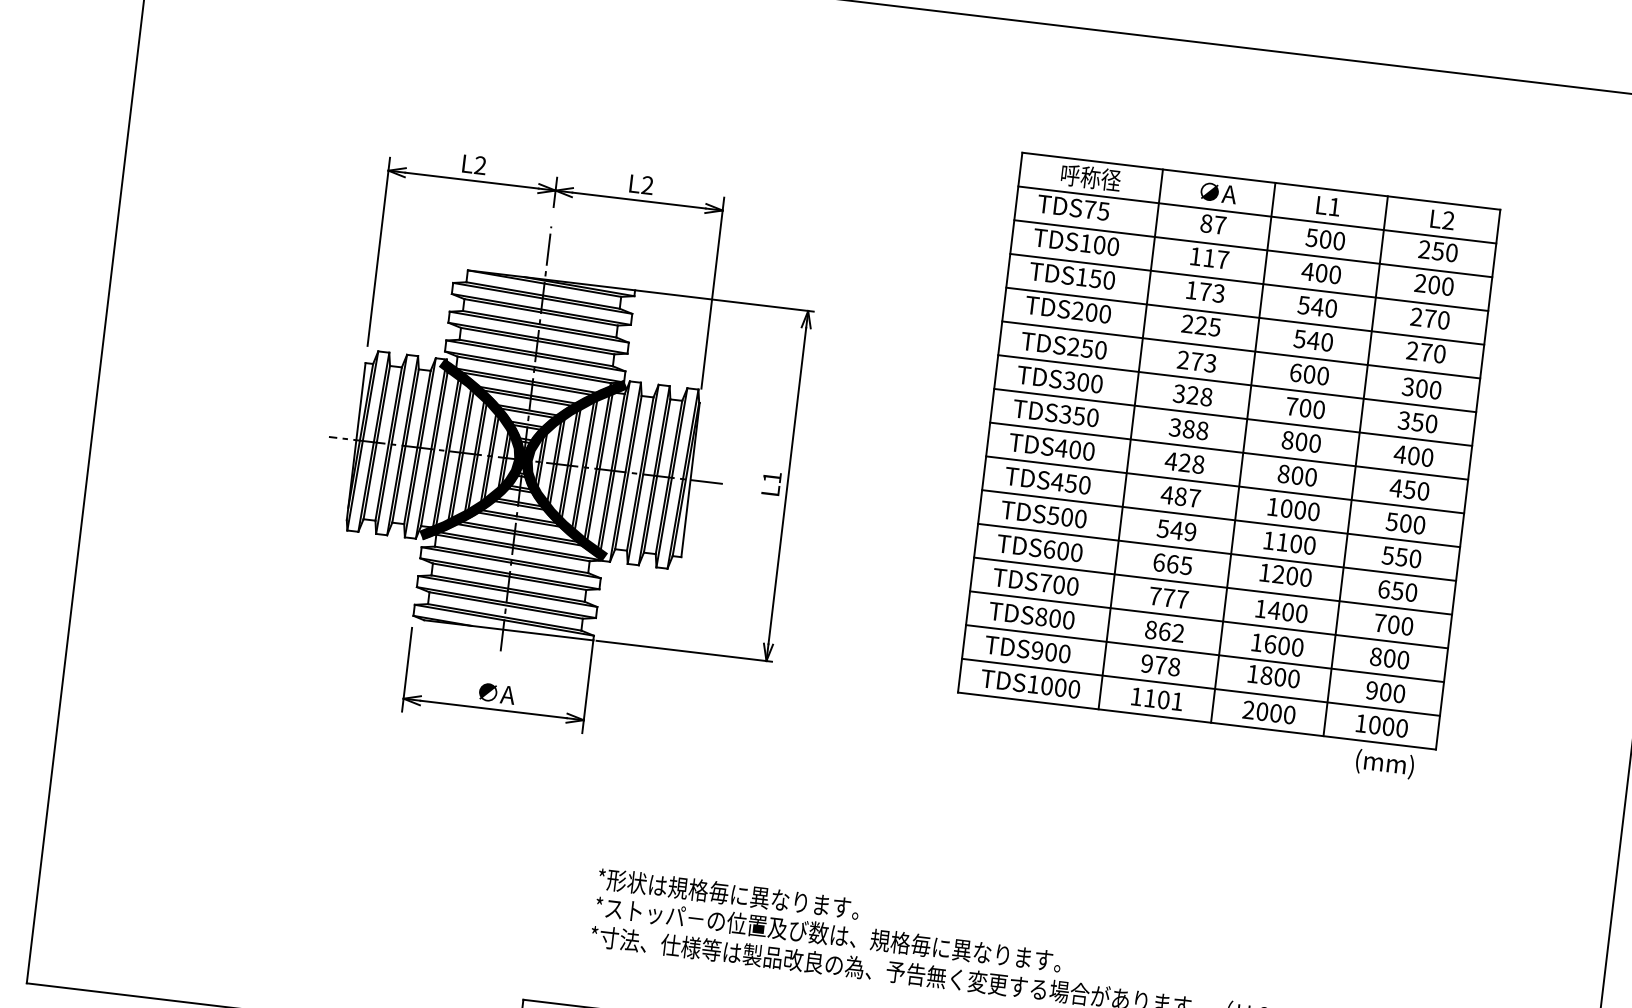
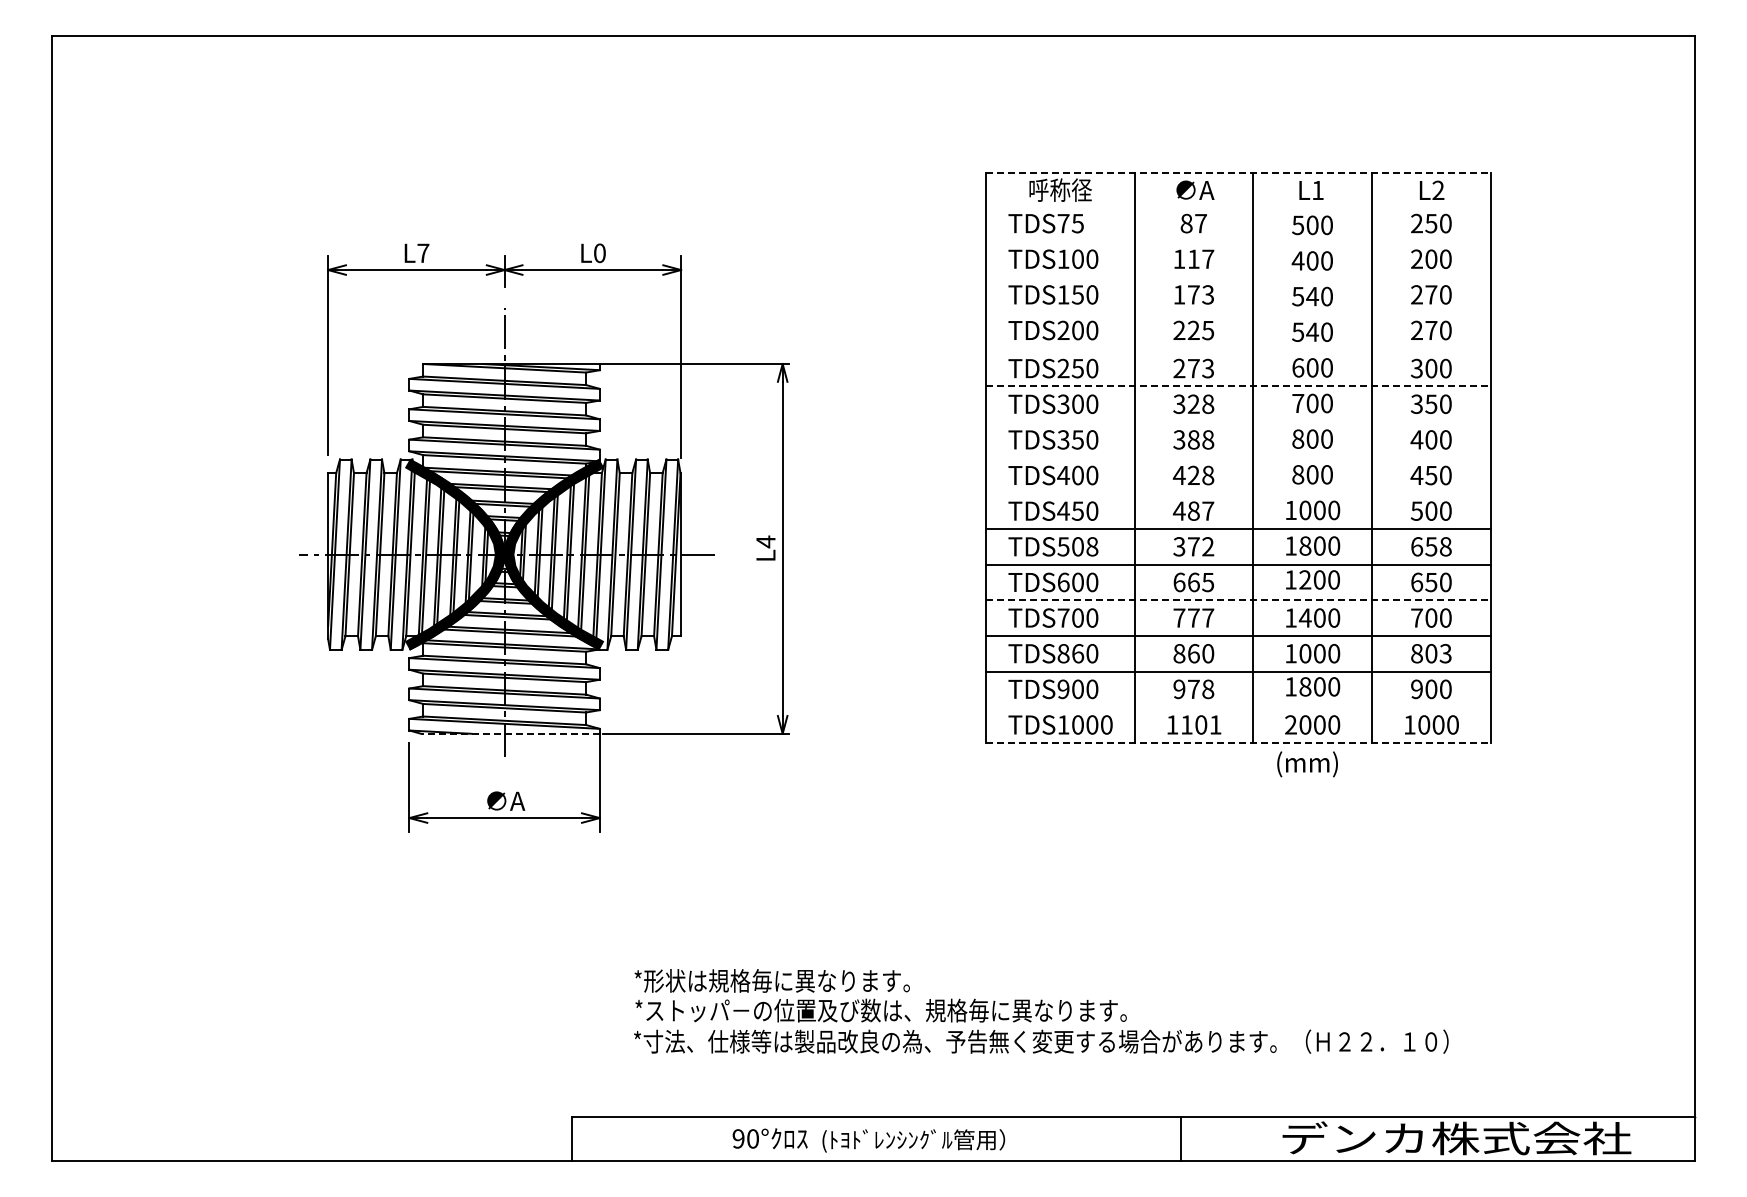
text: (480, 164) -> (423, 252), L2 -> L7
line: (1261, 181) -> (1238, 172), solid -> dashed
text: (647, 185) -> (599, 253), L2 -> L0
line: (1257, 215) -> (1238, 208), removed
line: (1253, 248) -> (1238, 243), removed
line: (1249, 282) -> (1238, 279), removed
line: (1245, 316) -> (1238, 315), removed
line: (1241, 349) -> (1238, 350), removed
line: (1237, 383) -> (1238, 386), solid -> dashed
line: (1233, 417) -> (1238, 422), removed
line: (1229, 450) -> (1238, 457), removed
text: (771, 477) -> (765, 541), L1 -> L4
line: (1225, 485) -> (1238, 493), removed
text: (1080, 518) -> (1092, 546), TDS500 -> TDS508
text: (1176, 530) -> (1193, 546), 549 -> 372
text: (1282, 541) -> (1305, 545), 1100 -> 1800
text: (1400, 556) -> (1430, 546), 550 -> 658
line: (1213, 586) -> (1238, 600), solid -> dashed
text: (1055, 618) -> (1078, 653), TDS800 -> TDS860
line: (507, 629) -> (509, 733), solid -> dashed
text: (1178, 633) -> (1208, 653), 862 -> 860
text: (1270, 644) -> (1305, 653), 1600 -> 1000
text: (1403, 659) -> (1445, 653), 800 -> 803
line: (1201, 687) -> (1238, 707), removed
line: (1197, 720) -> (1238, 742), solid -> dashed
text: (1384, 764) -> (1307, 764), moved

